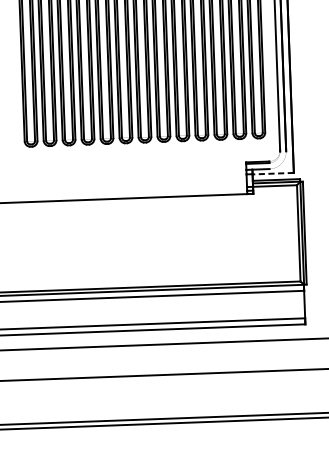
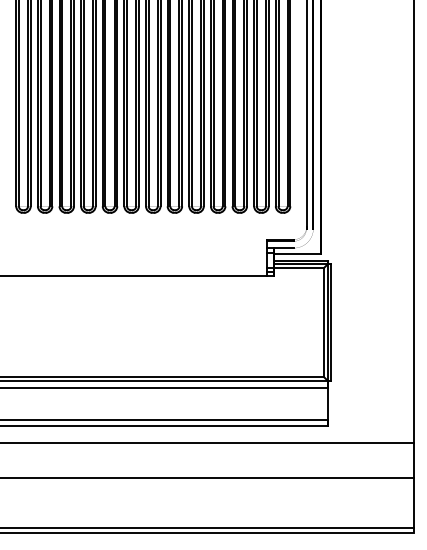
line: (273, 173) -> (297, 253), dashed -> solid

